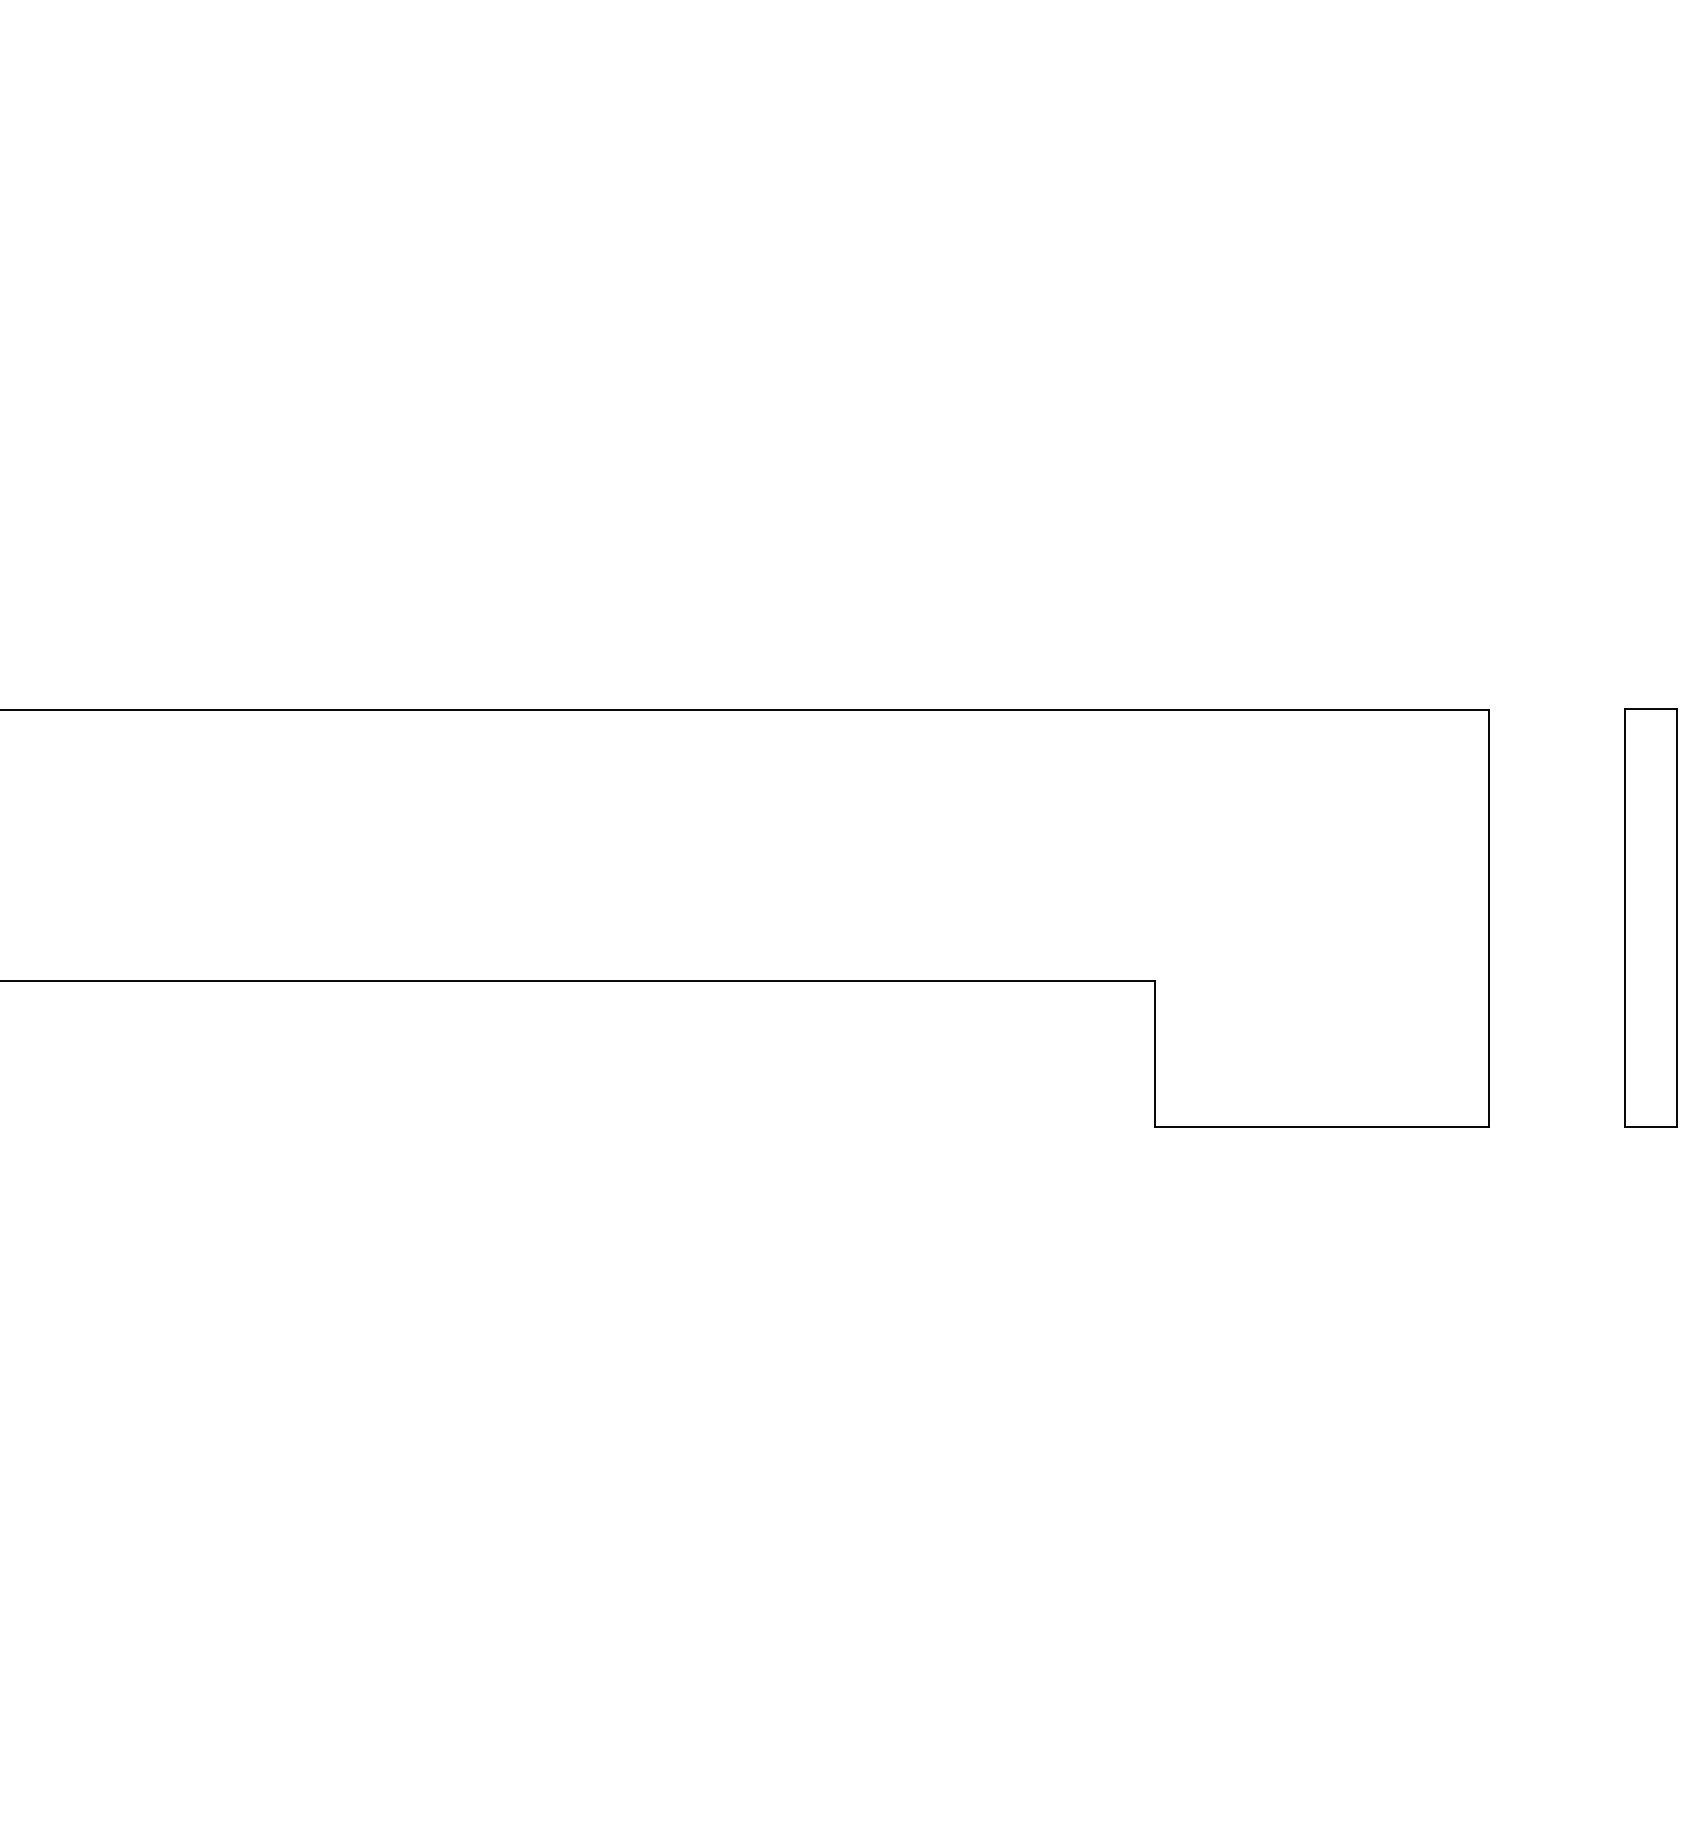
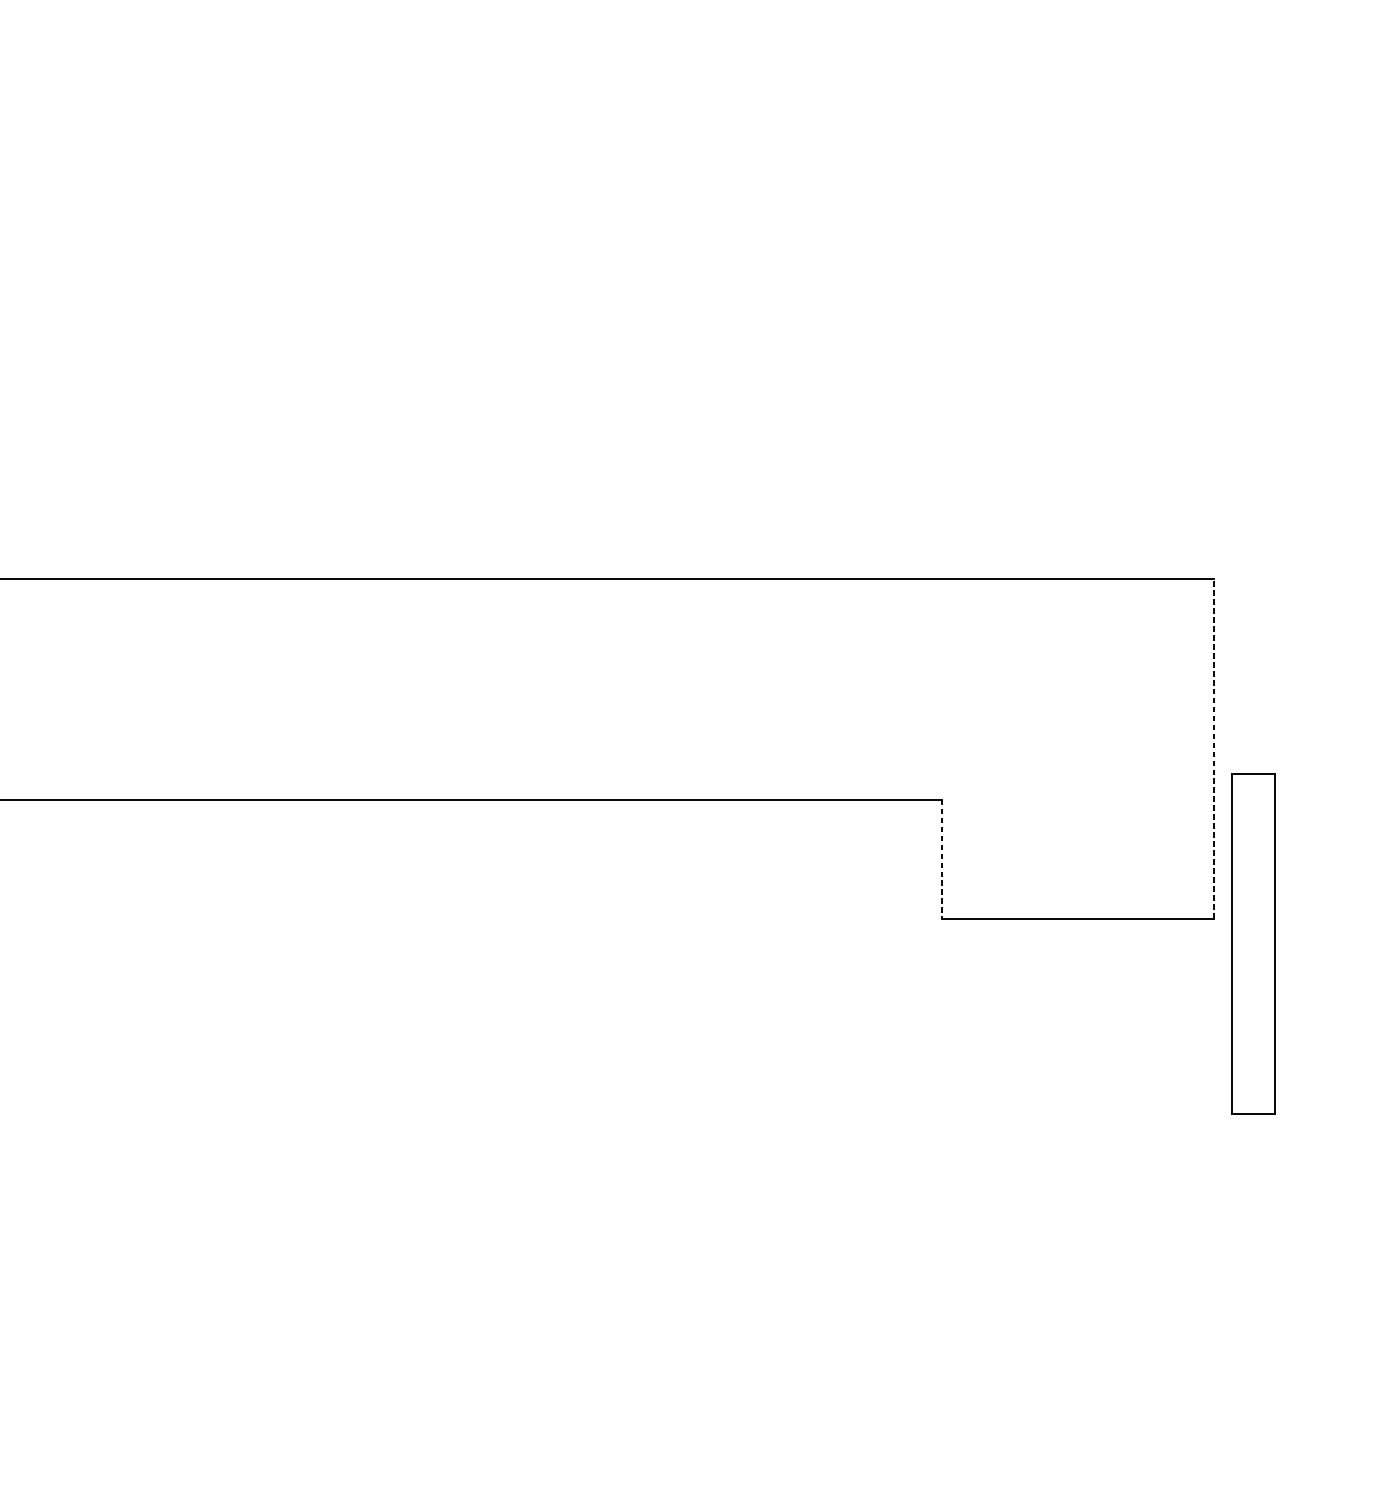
line: (1488, 917) -> (1214, 748), solid -> dashed
part: (1650, 917) -> (1253, 943), moved
line: (1155, 1053) -> (942, 859), solid -> dashed

